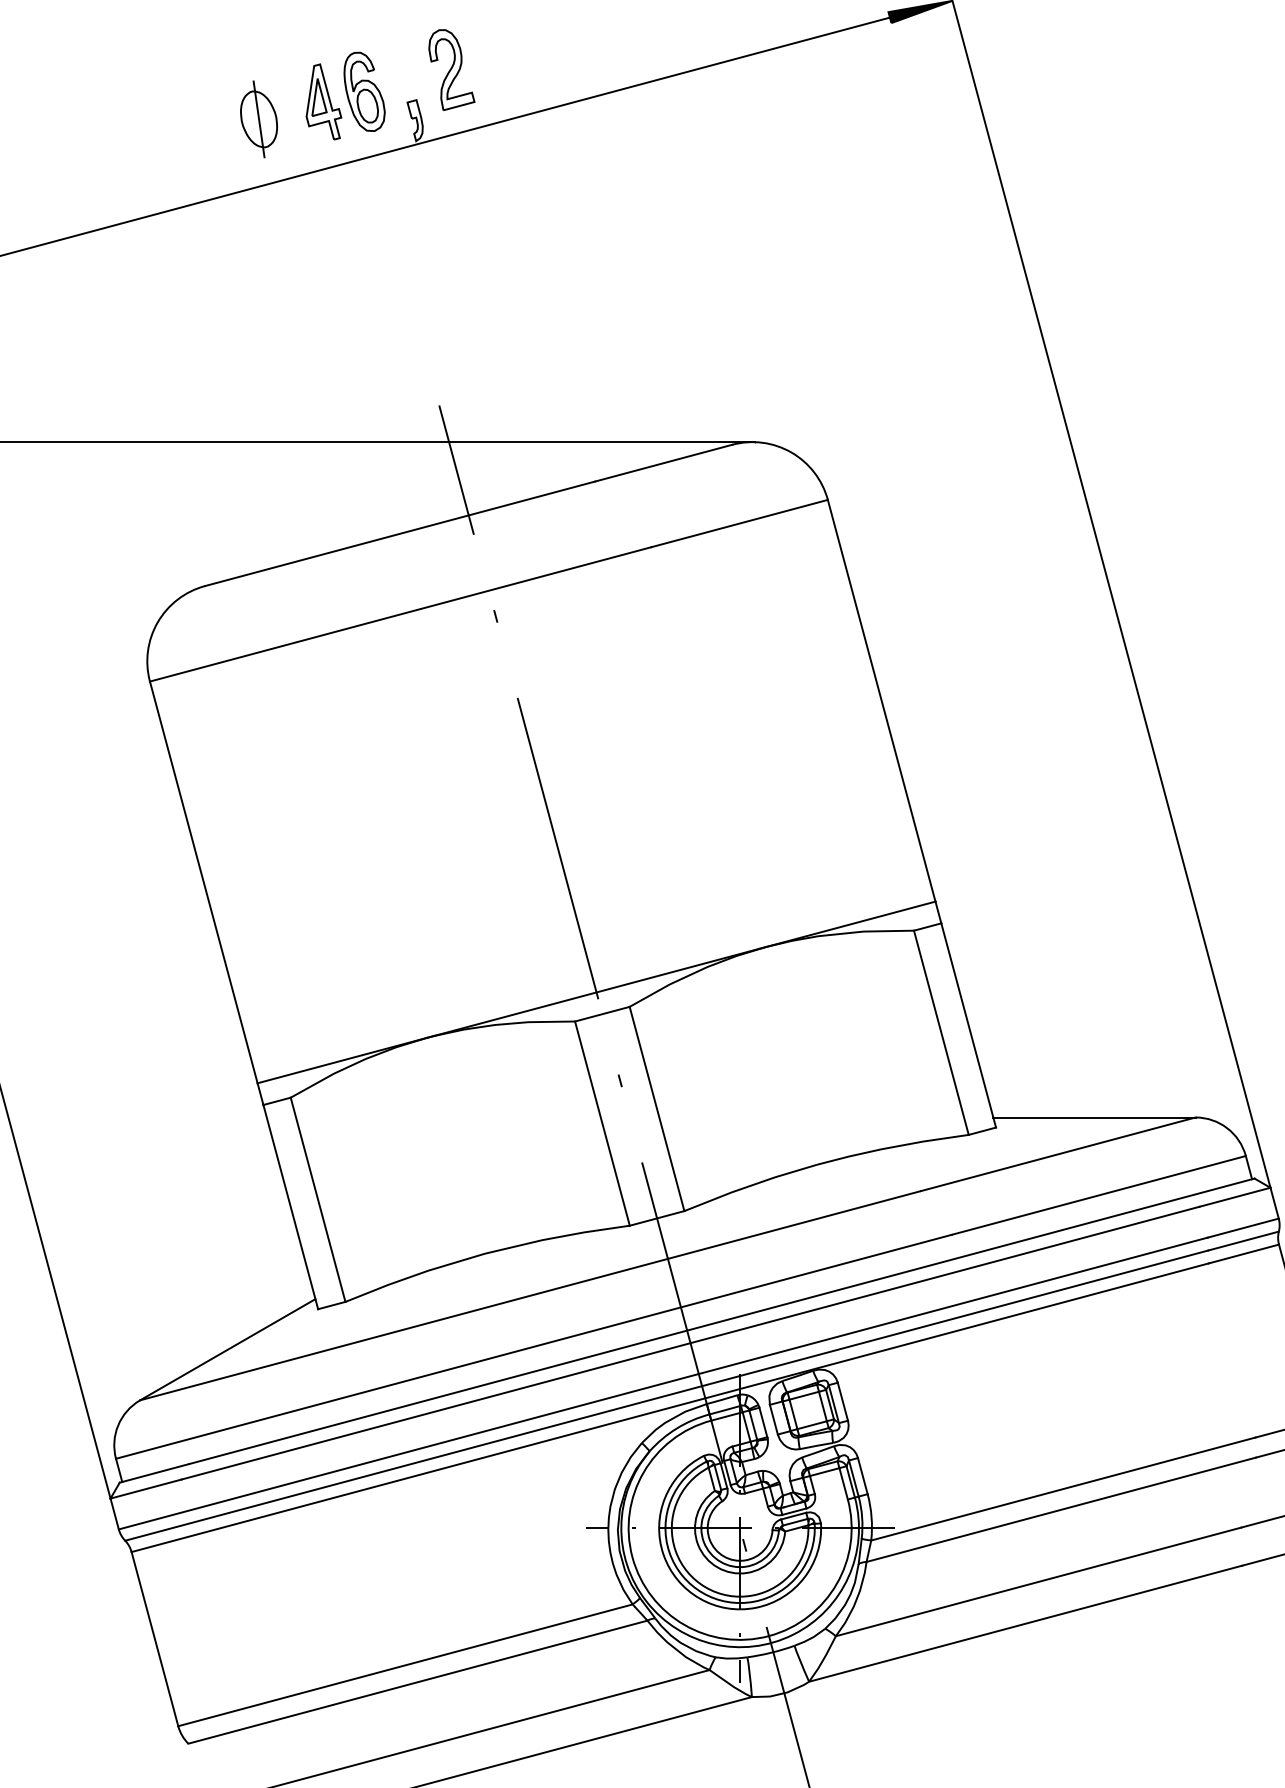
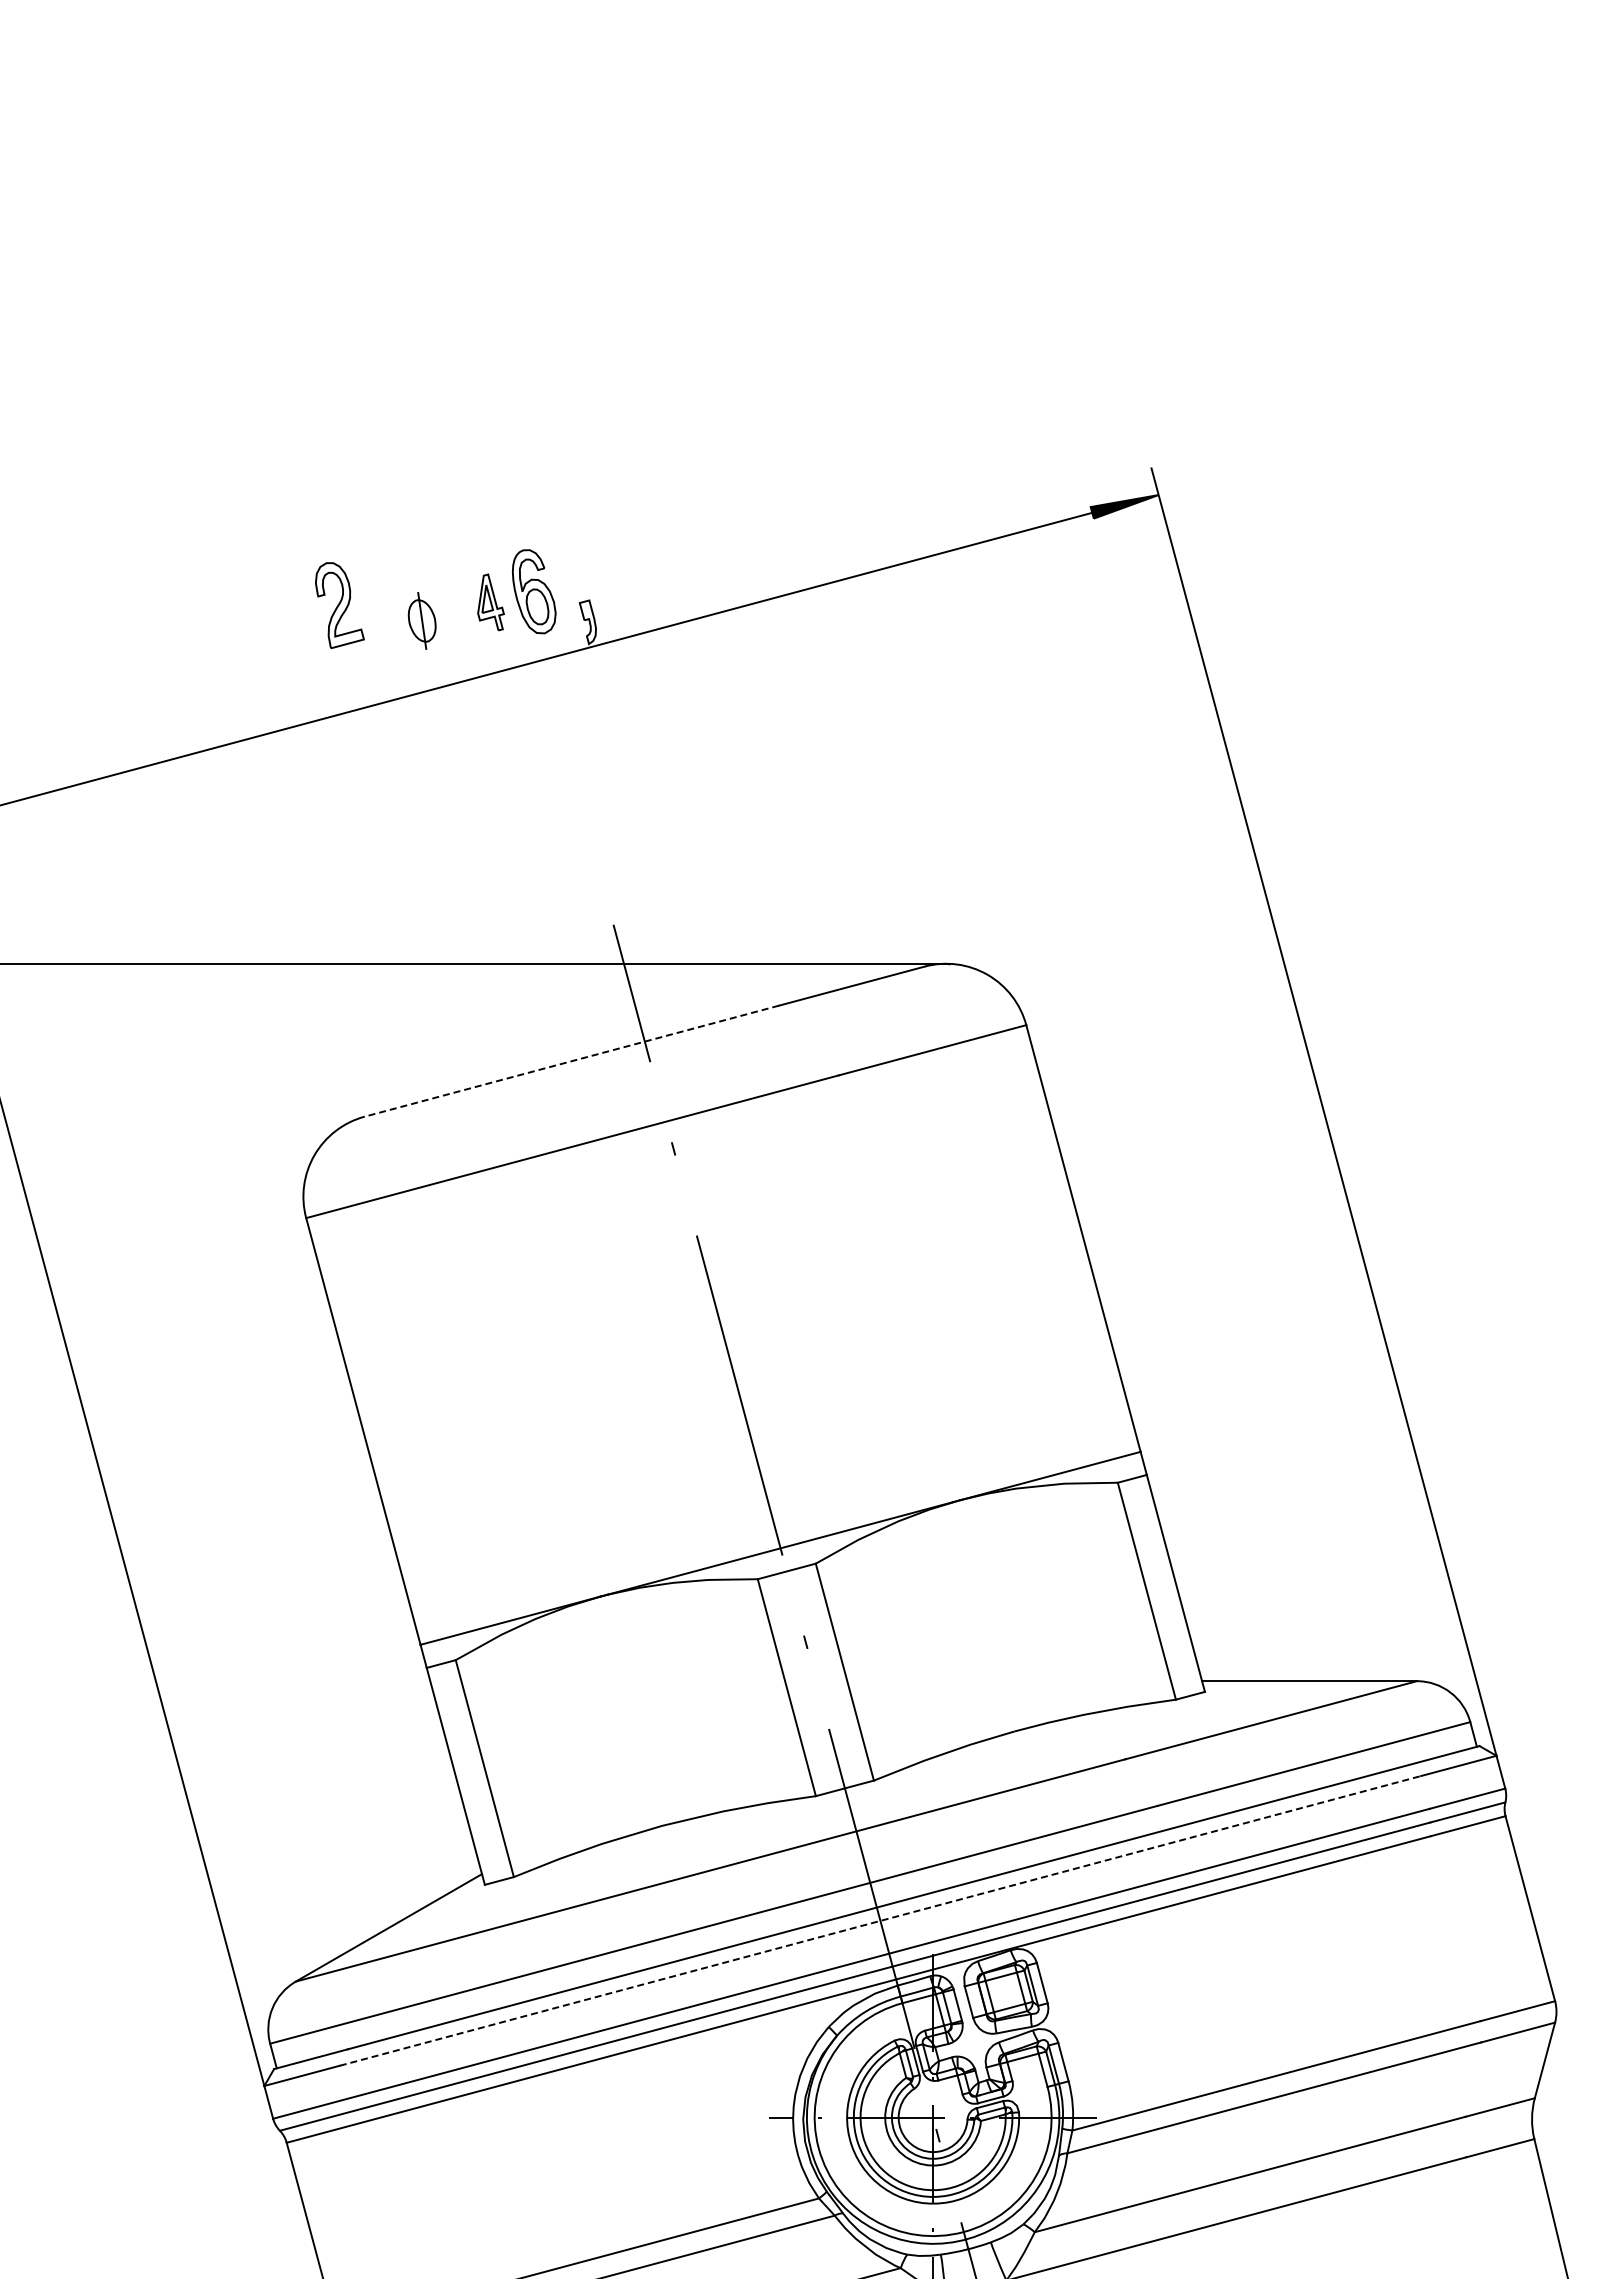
part: (451, 70) -> (339, 605), moved
part: (323, 102) -> (490, 602), size x0.7
part: (259, 118) -> (422, 620), size x0.7
line: (399, 534) -> (571, 1061), solid -> dashed
line: (690, 1342) -> (880, 1920), solid -> dashed

